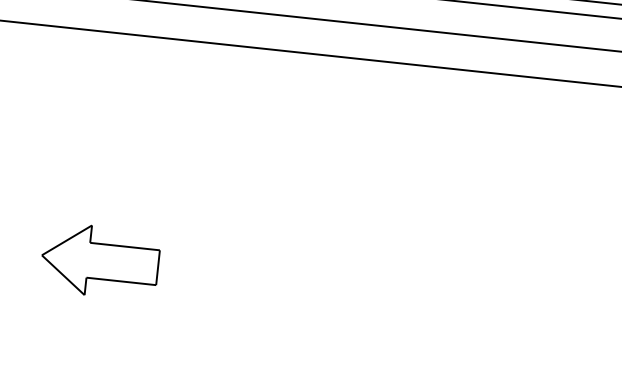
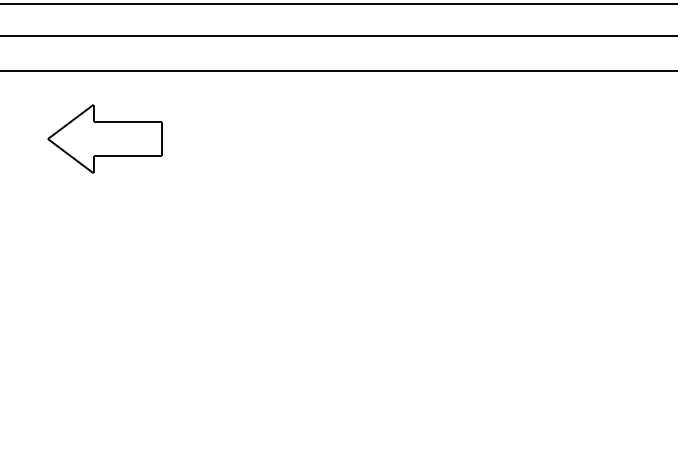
part: (99, 260) -> (104, 138), moved

